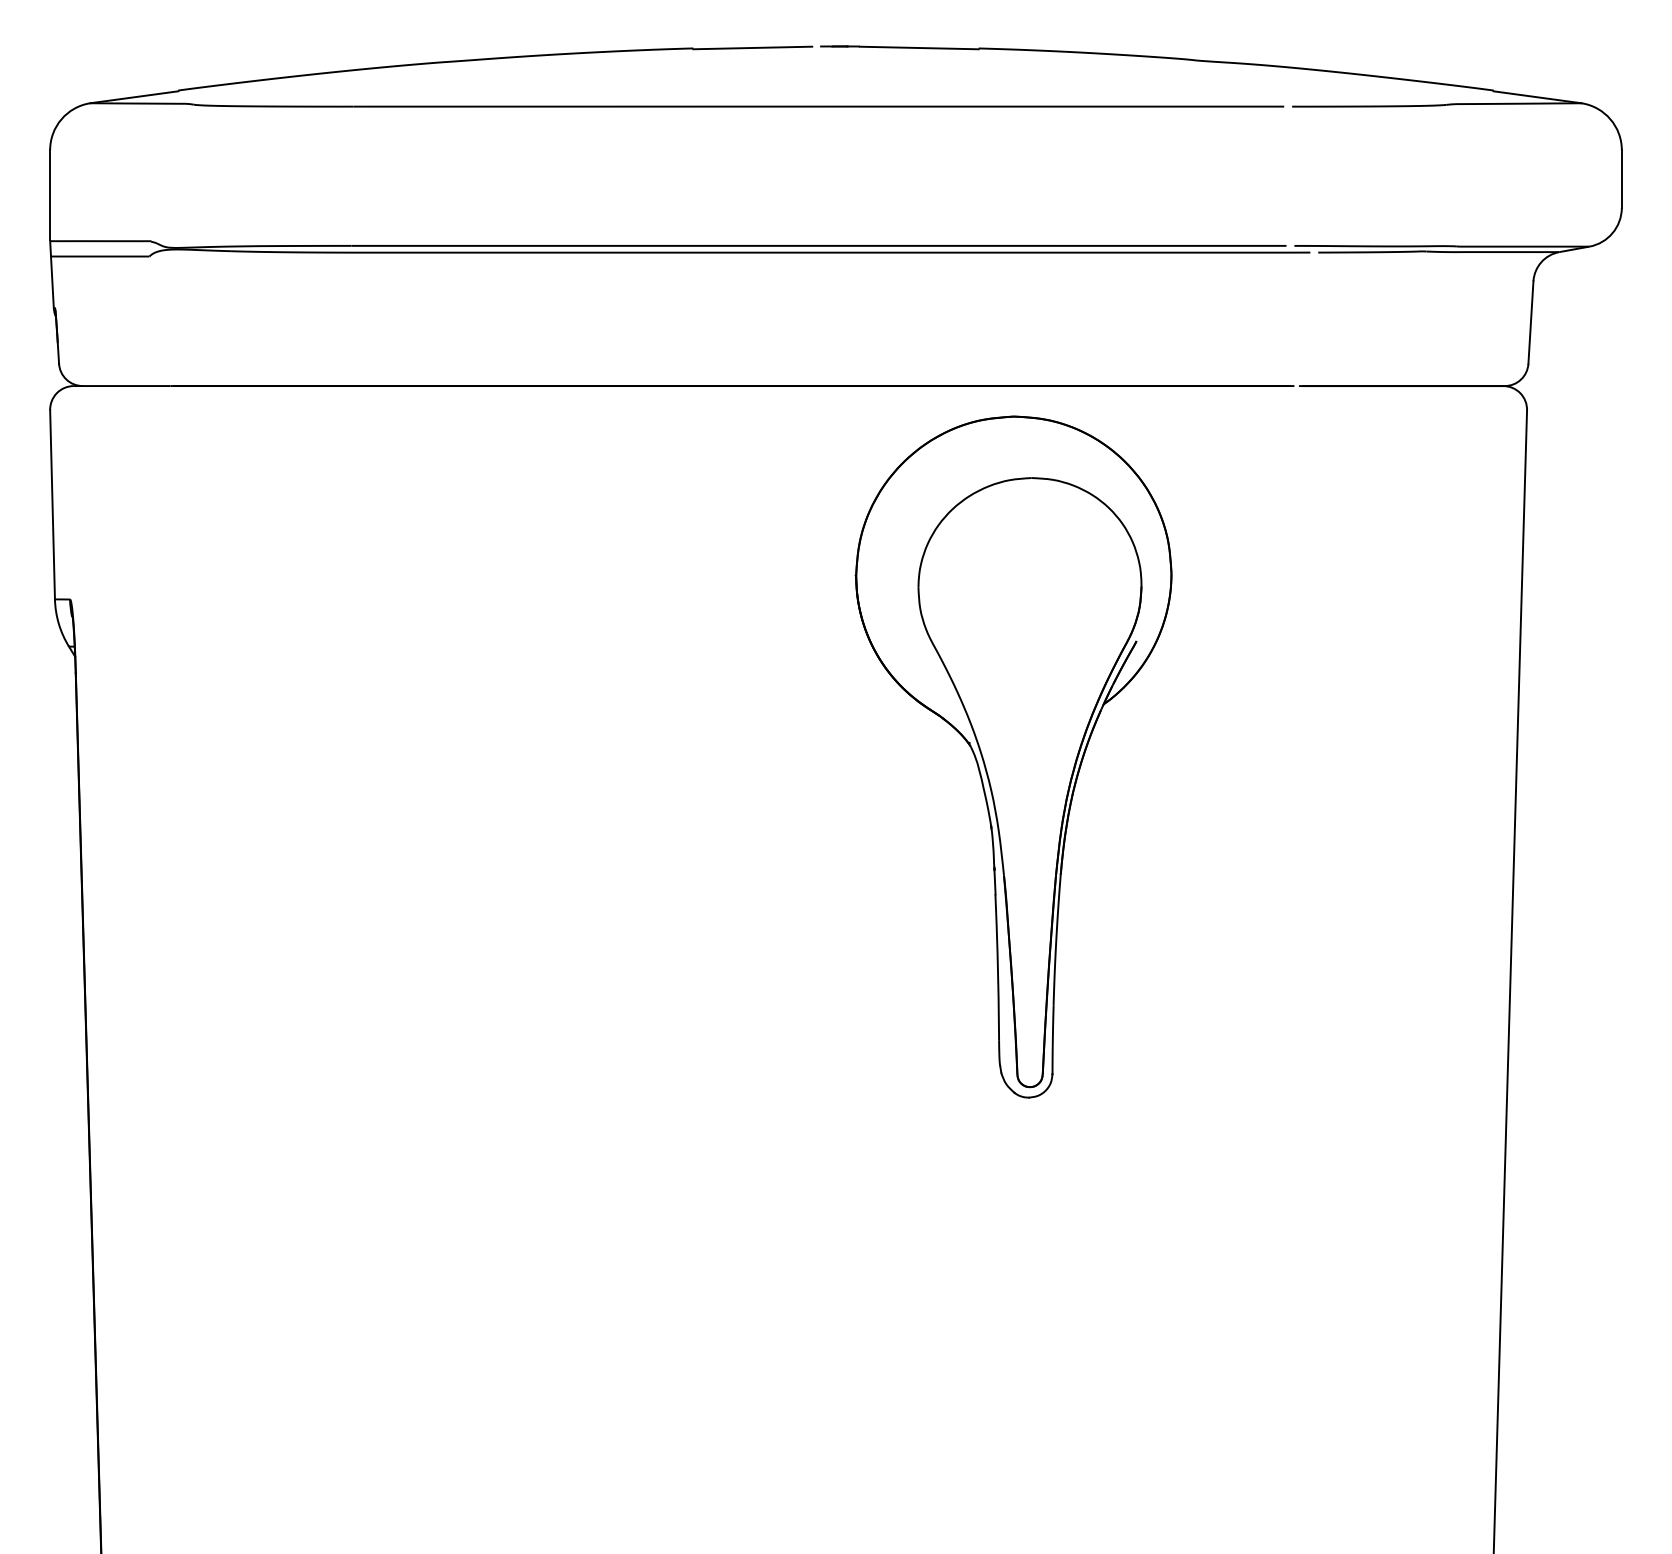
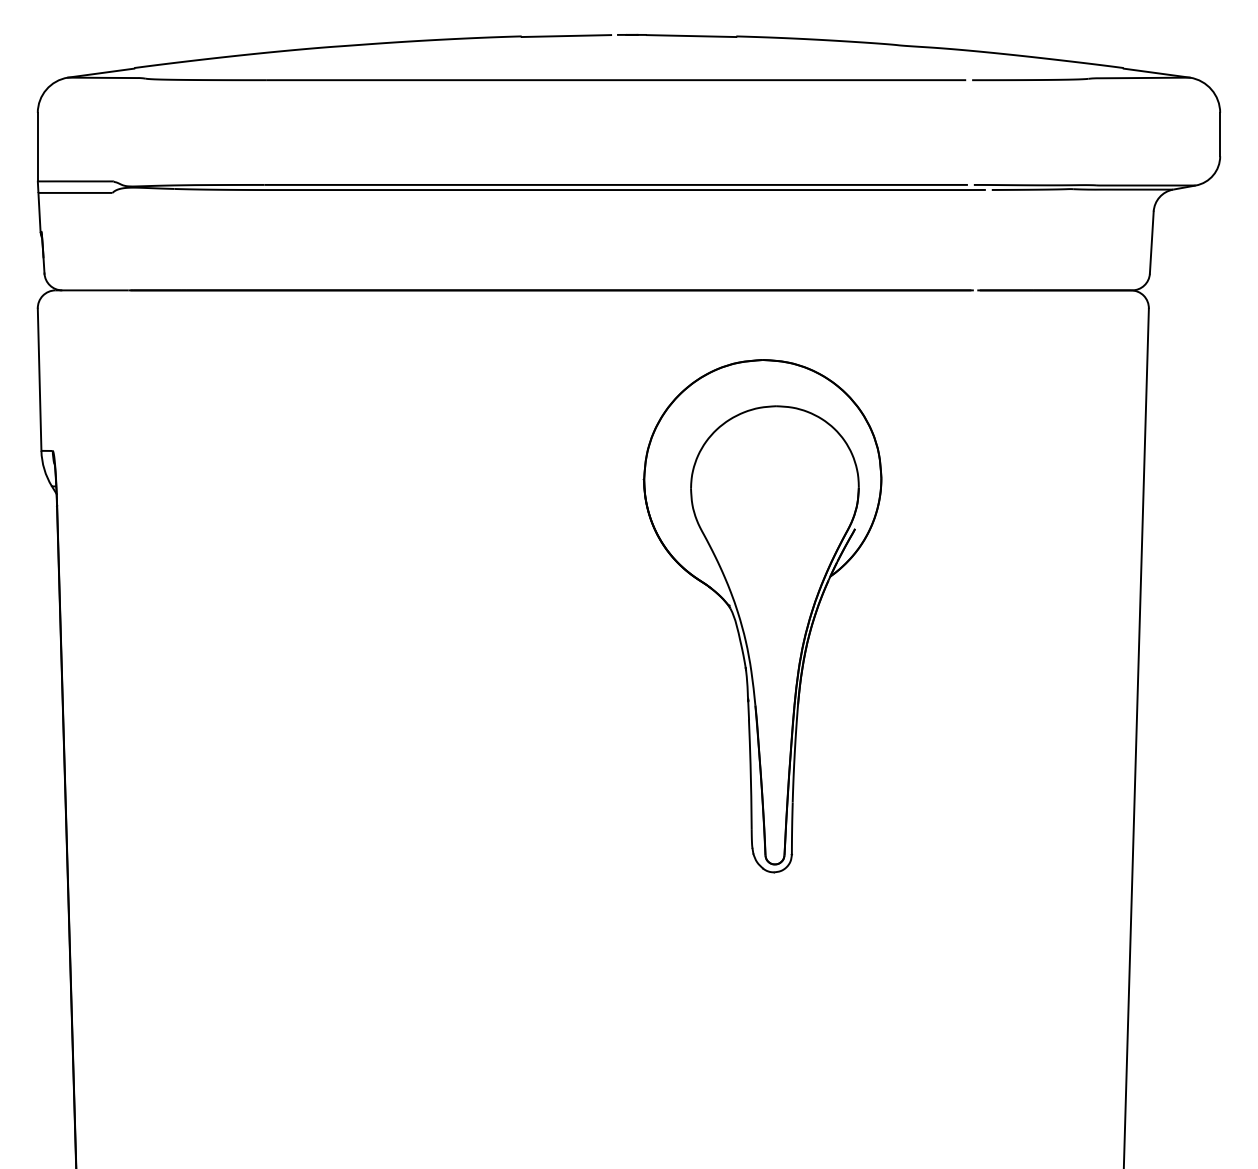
part: (1013, 756) -> (762, 615), moved

